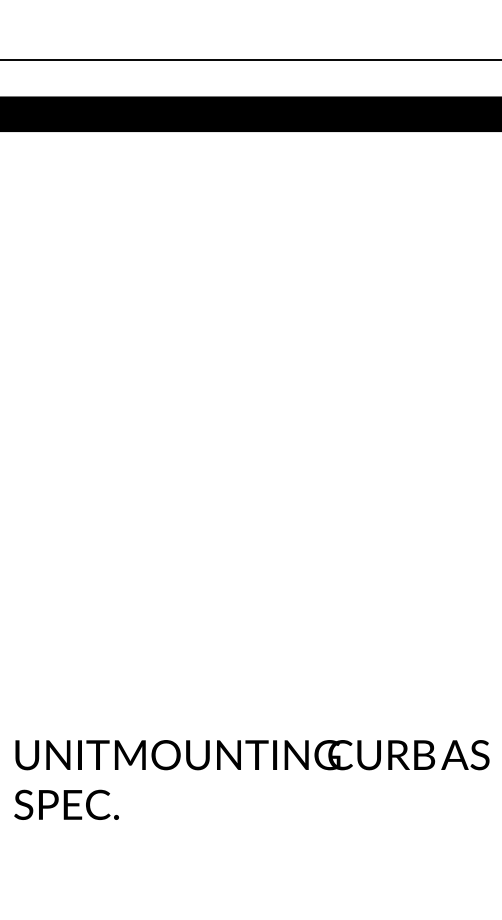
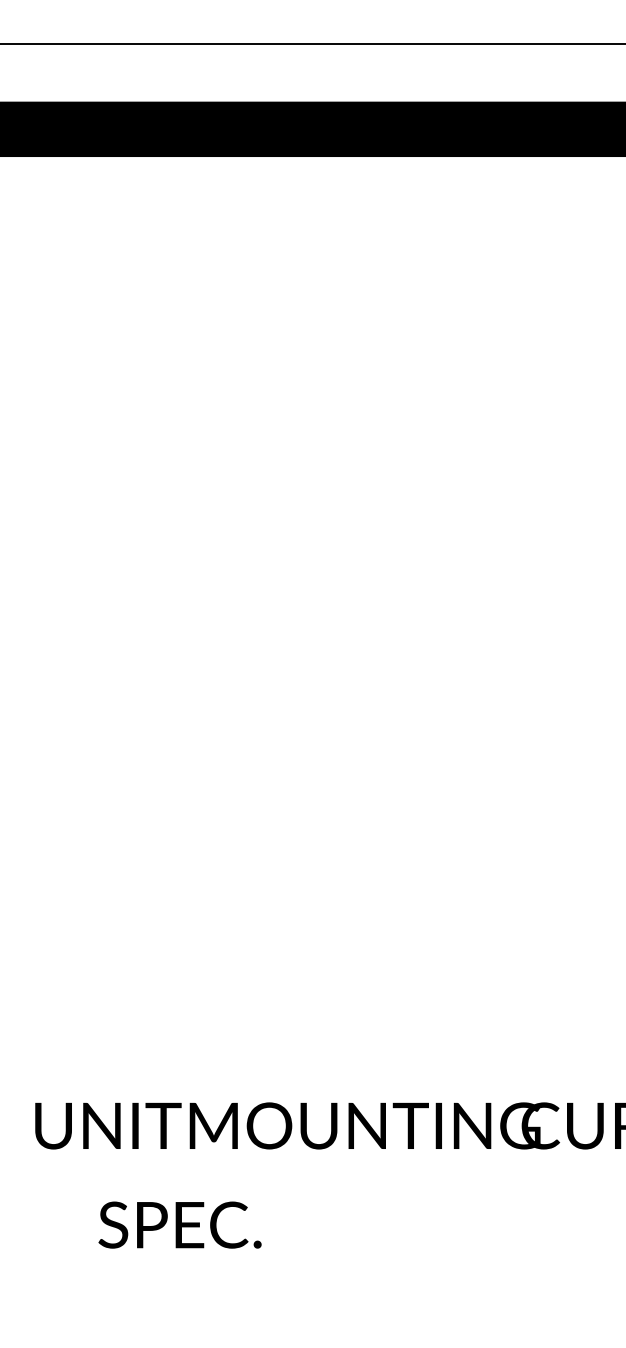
text: (66, 804) -> (179, 1224), moved

